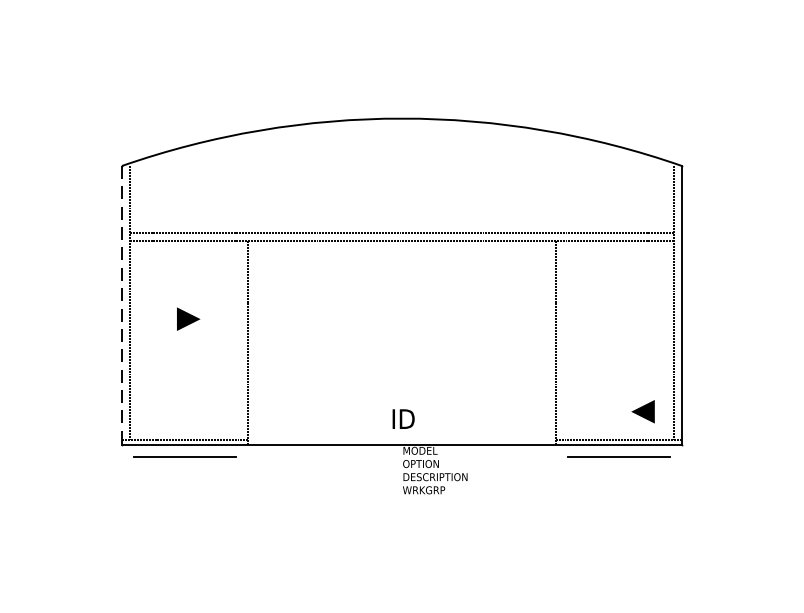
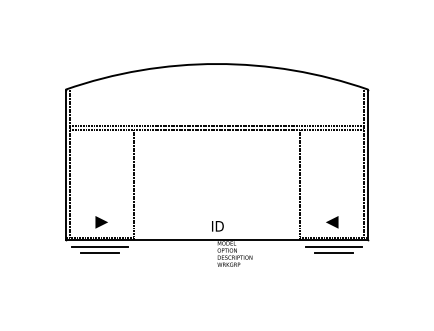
line: (121, 306) -> (65, 165), dashed -> solid
line: (188, 319) -> (101, 222), moved
line: (643, 412) -> (332, 222), moved
line: (184, 469) -> (99, 253), added
line: (617, 469) -> (333, 253), added

